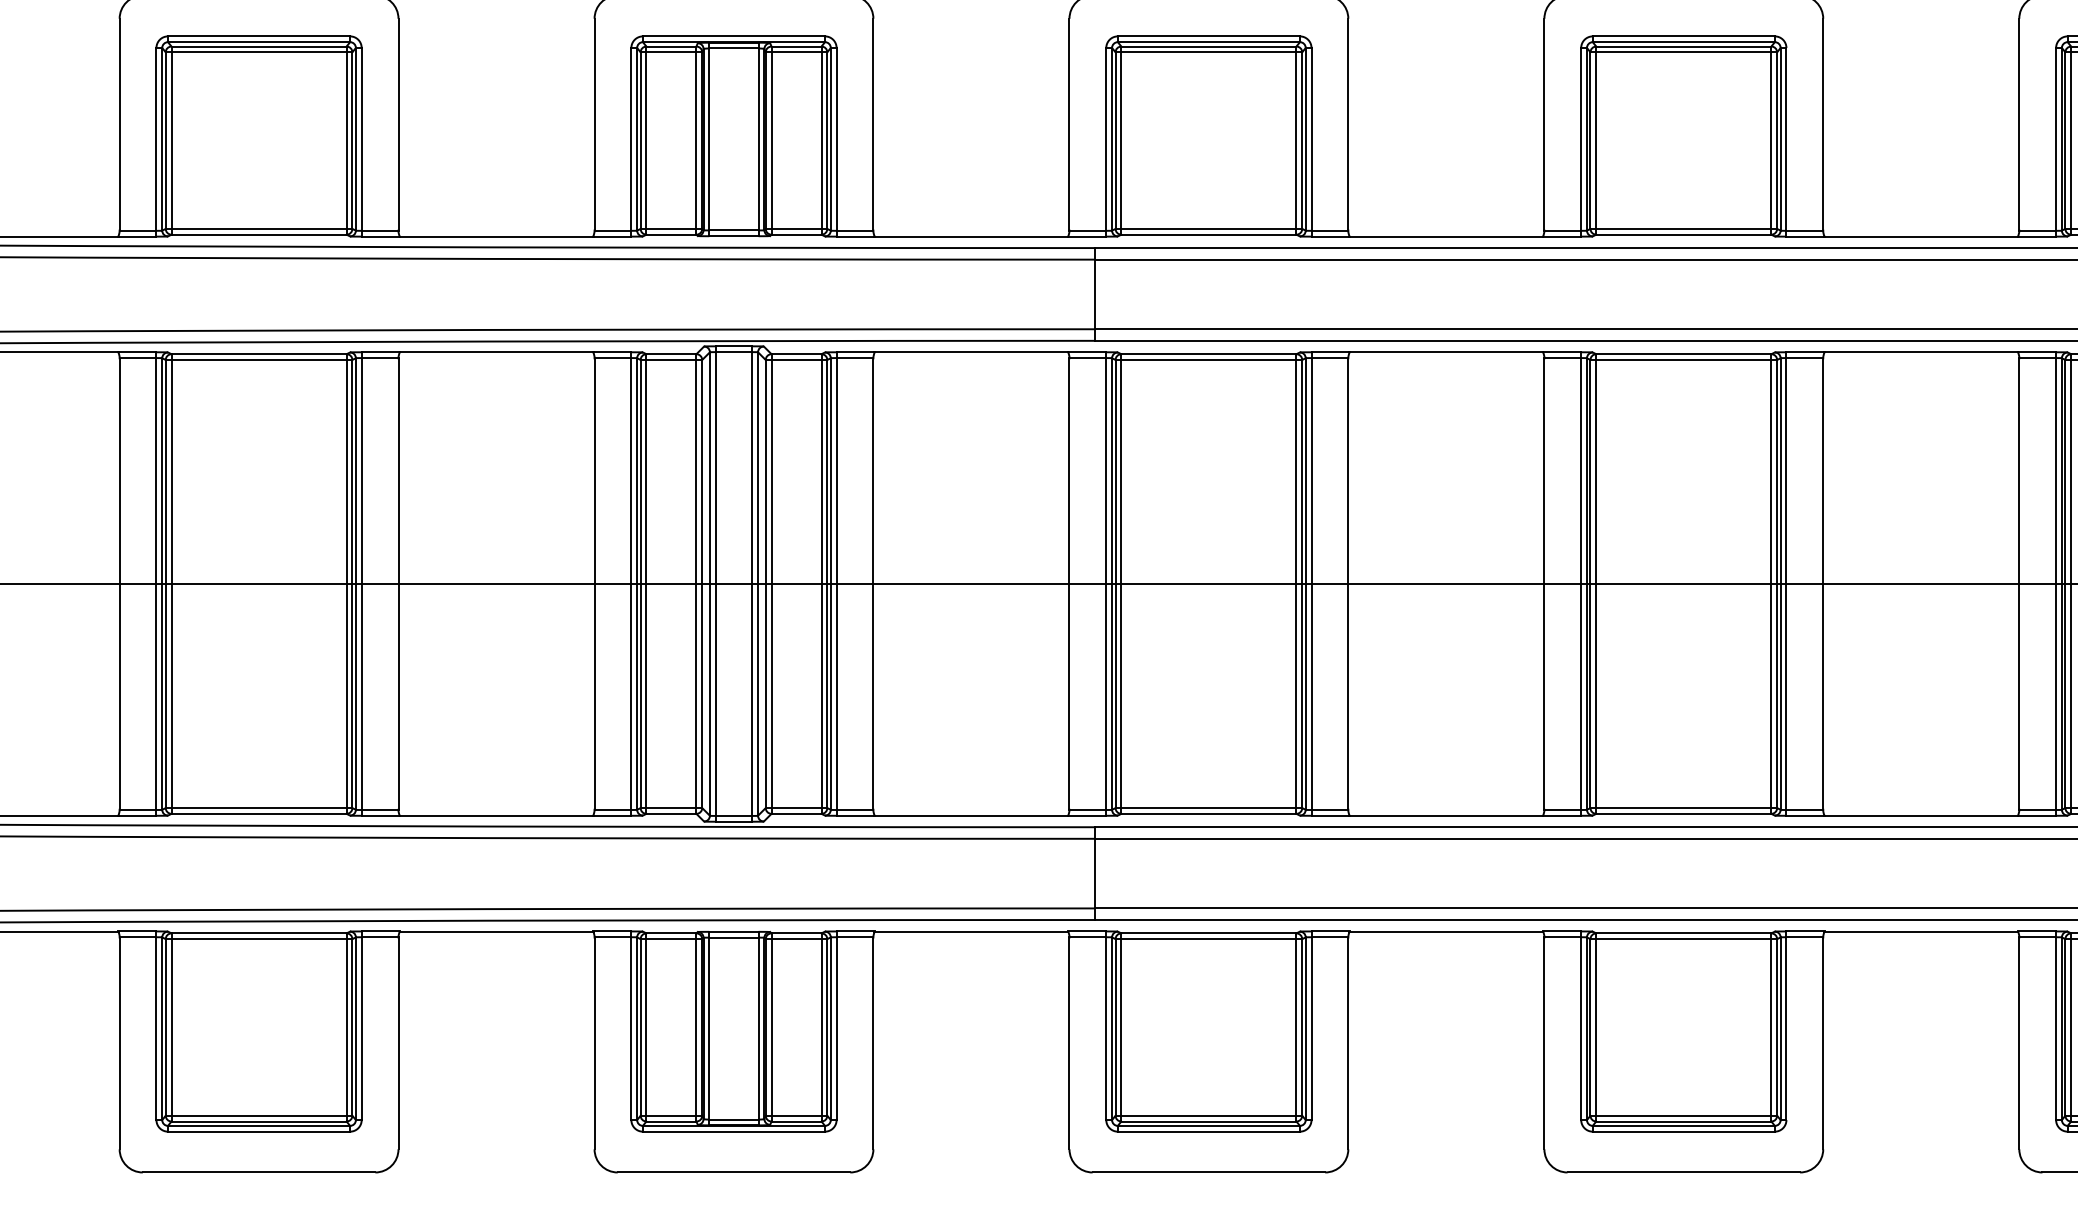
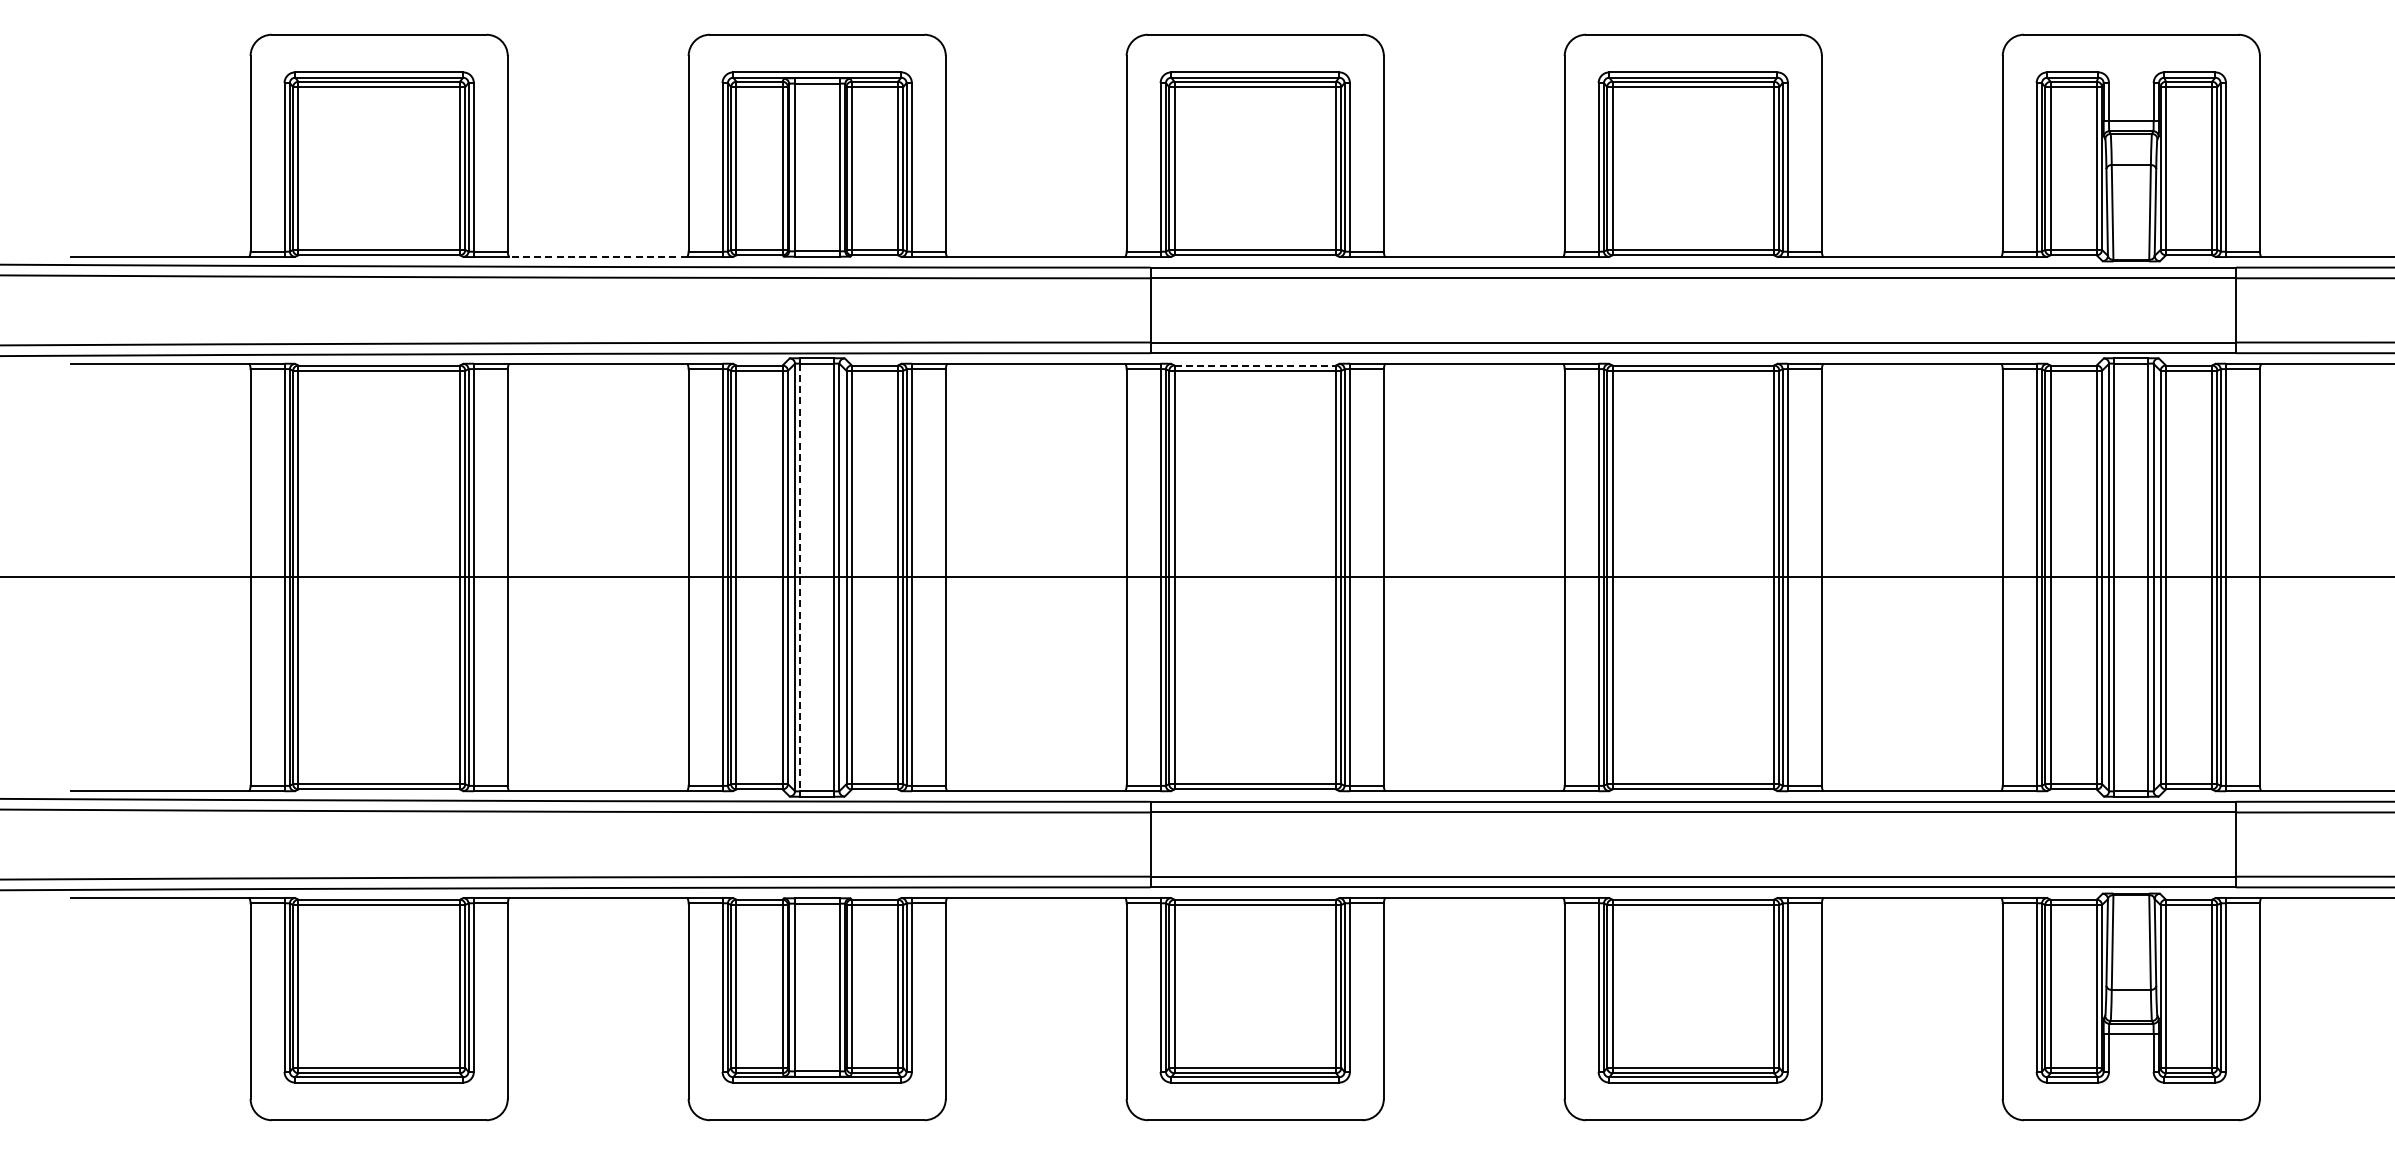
line: (495, 236) -> (597, 256), solid -> dashed
line: (1209, 354) -> (1255, 365), solid -> dashed
line: (715, 584) -> (800, 577), solid -> dashed

